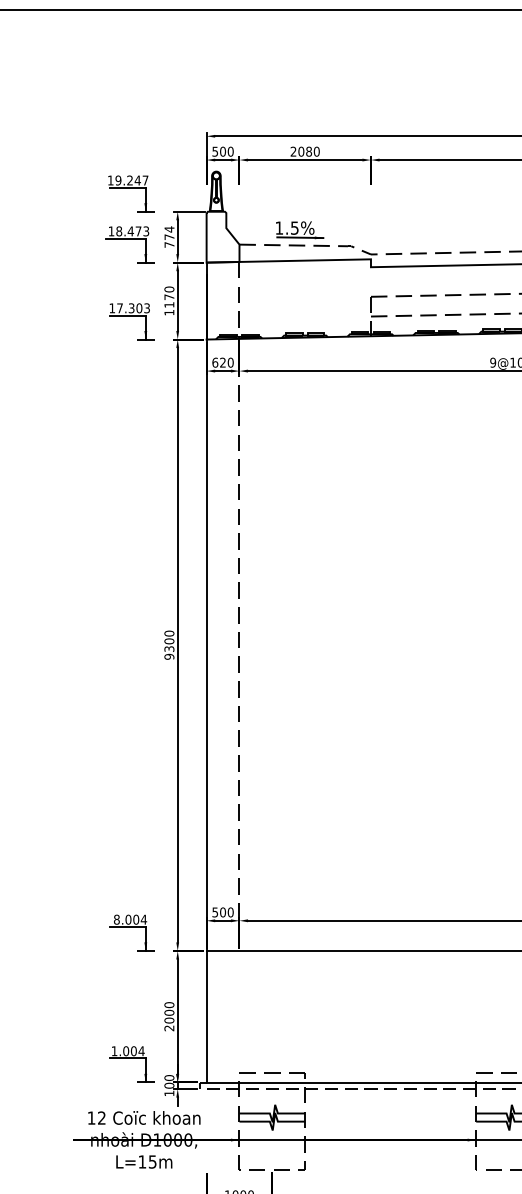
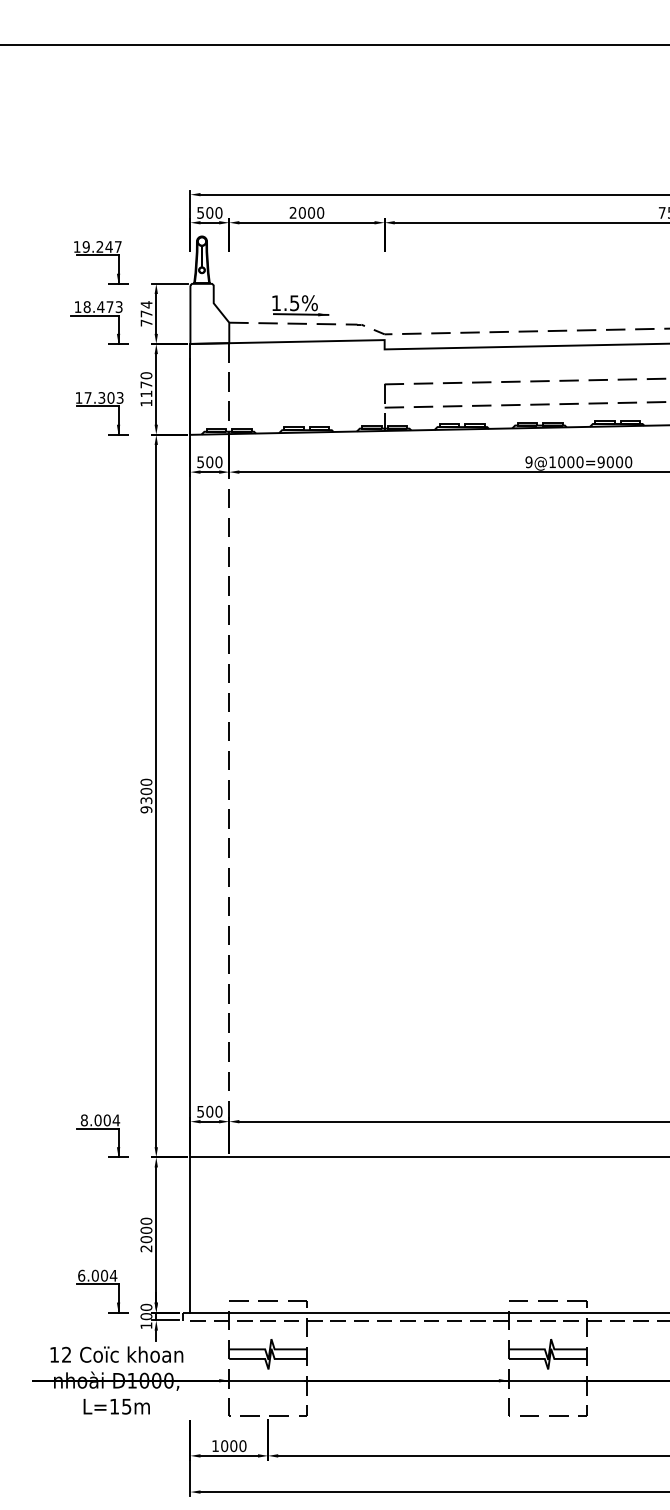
text: (309, 151) -> (311, 212), 2080 -> 2000
text: (219, 362) -> (205, 462), 620 -> 500
text: (114, 1050) -> (81, 1275), 1.004 -> 6.004

